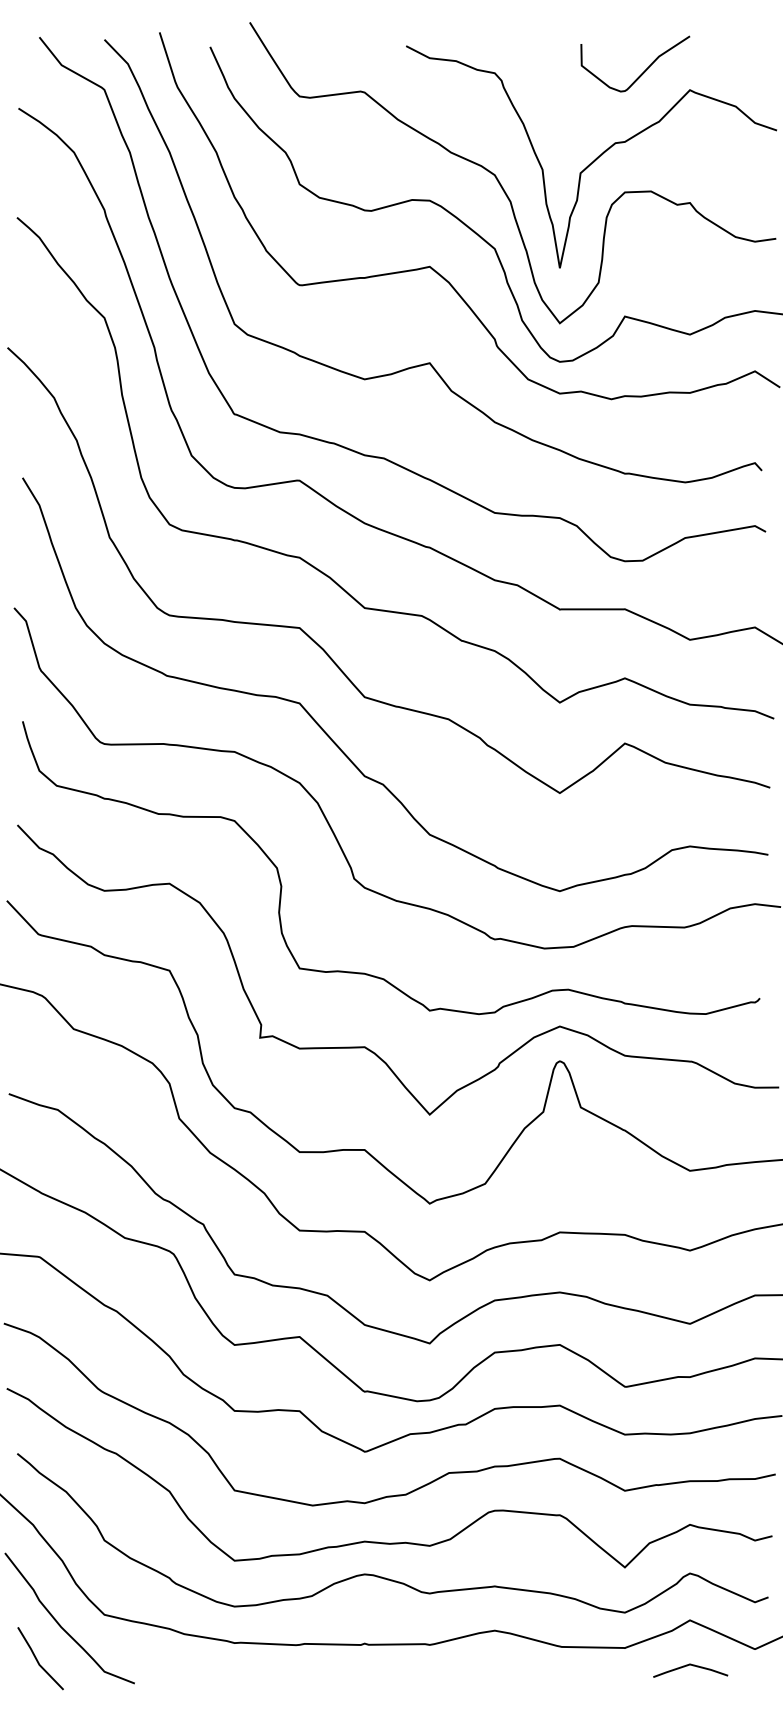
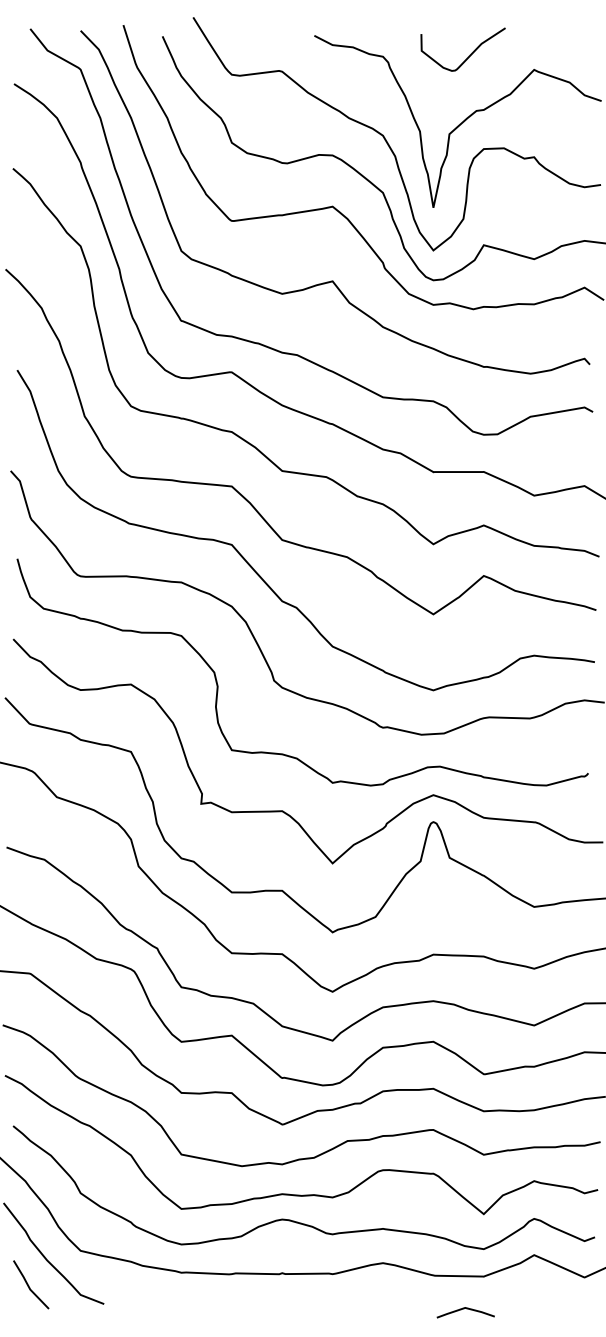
curve: (643, 71) -> (469, 55), moved
line: (690, 1665) -> (465, 1308), moved

